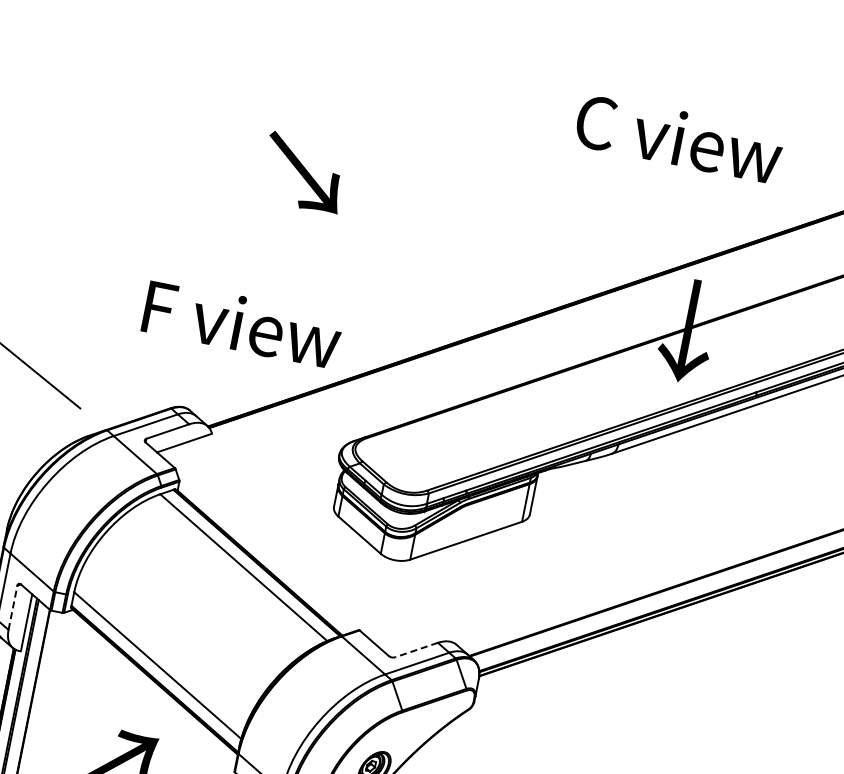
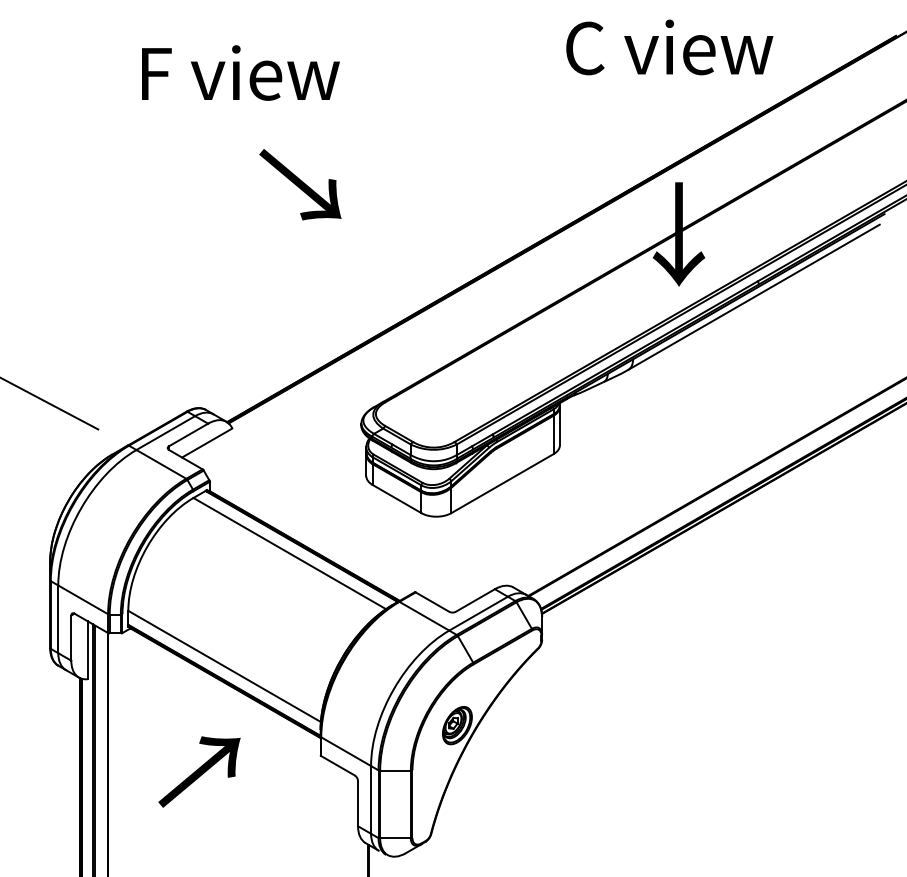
text: (679, 138) -> (669, 47), moved
text: (304, 172) -> (300, 184), moved
text: (242, 323) -> (240, 72), moved
line: (13, 608) -> (71, 638), dashed -> solid
line: (416, 650) -> (475, 600), dashed -> solid

